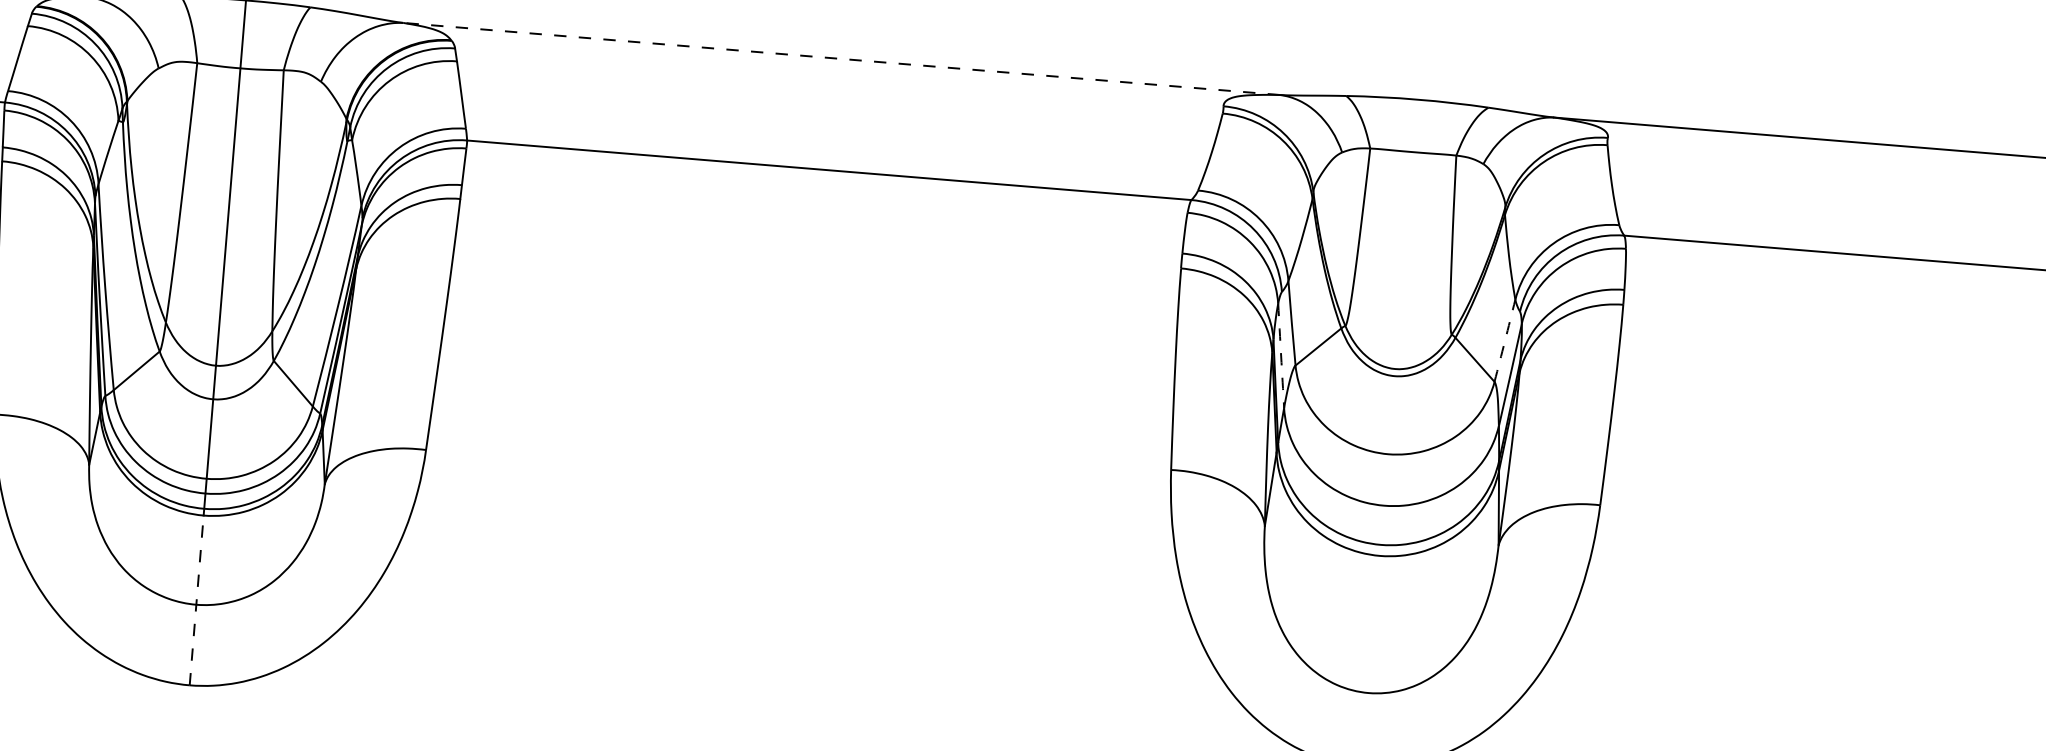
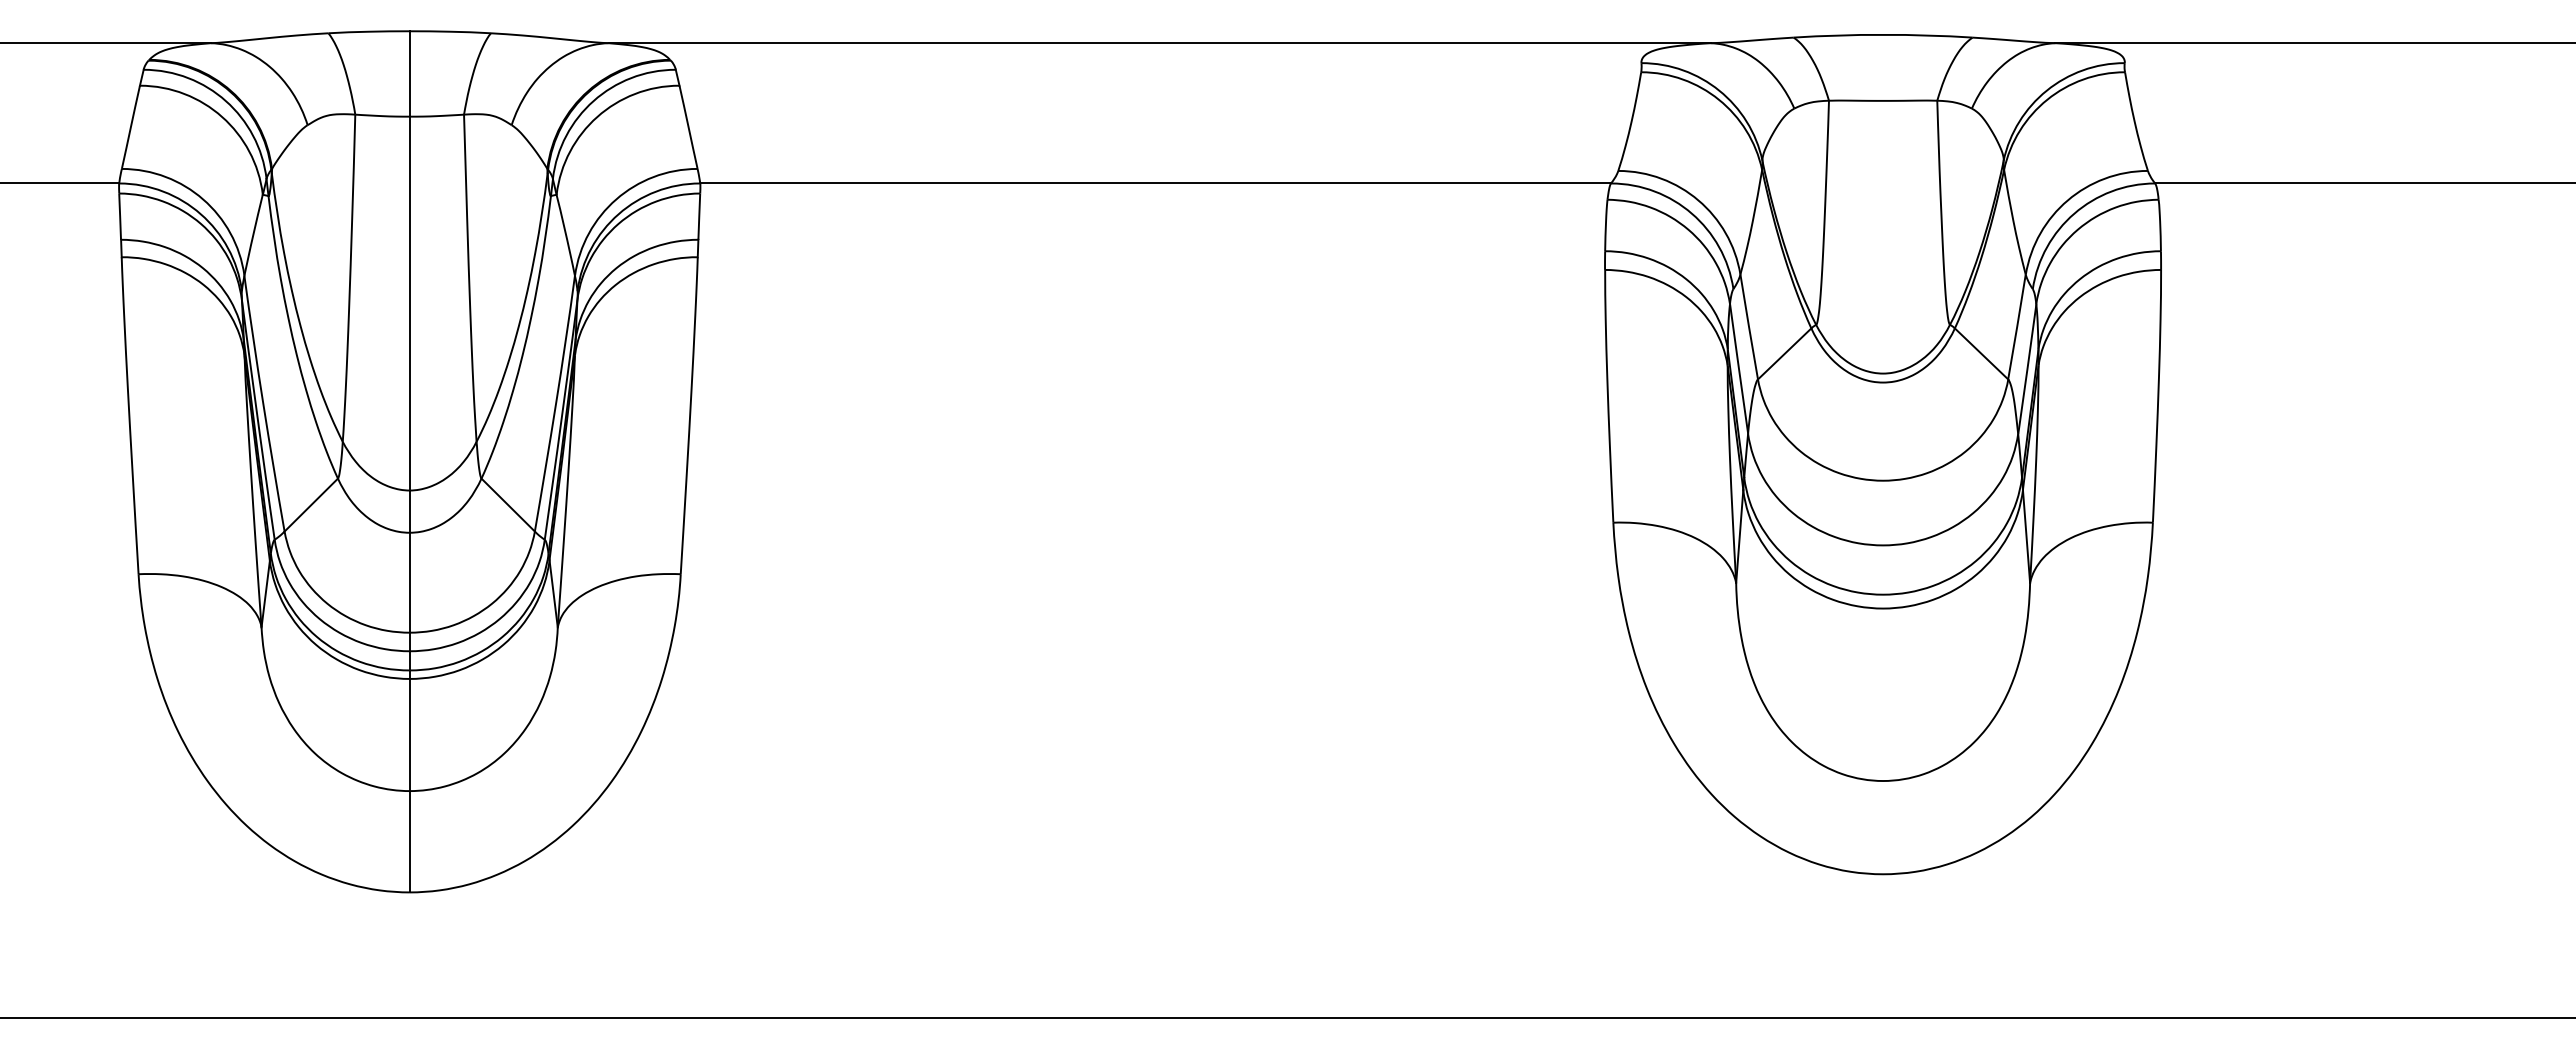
line: (841, 59) -> (1159, 43), dashed -> solid
arc: (1505, 341) -> (2017, 327), dashed -> solid
arc: (1281, 356) -> (1739, 369), dashed -> solid
line: (196, 600) -> (409, 785), dashed -> solid

